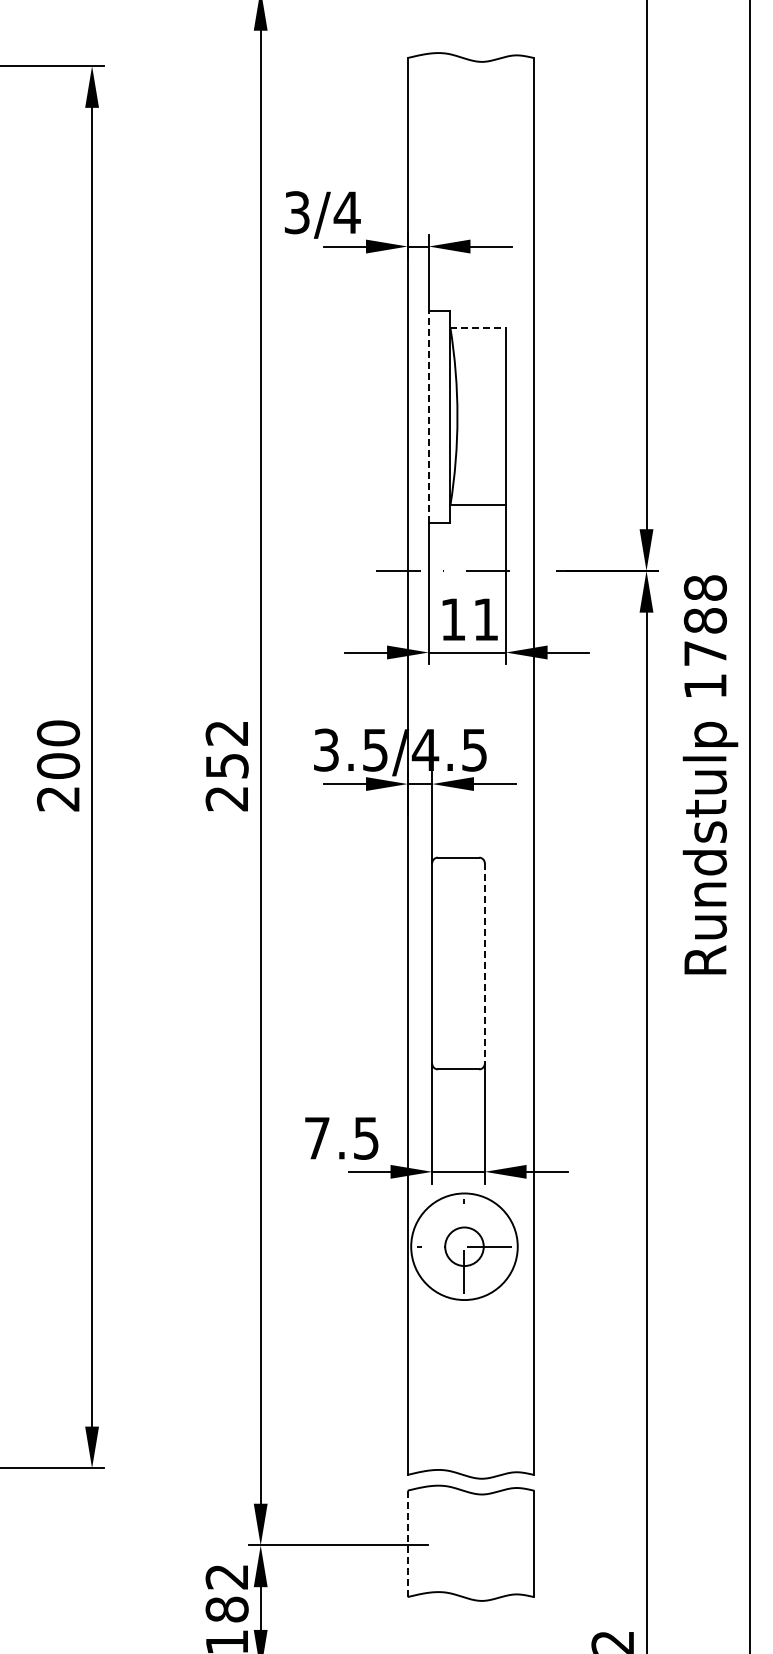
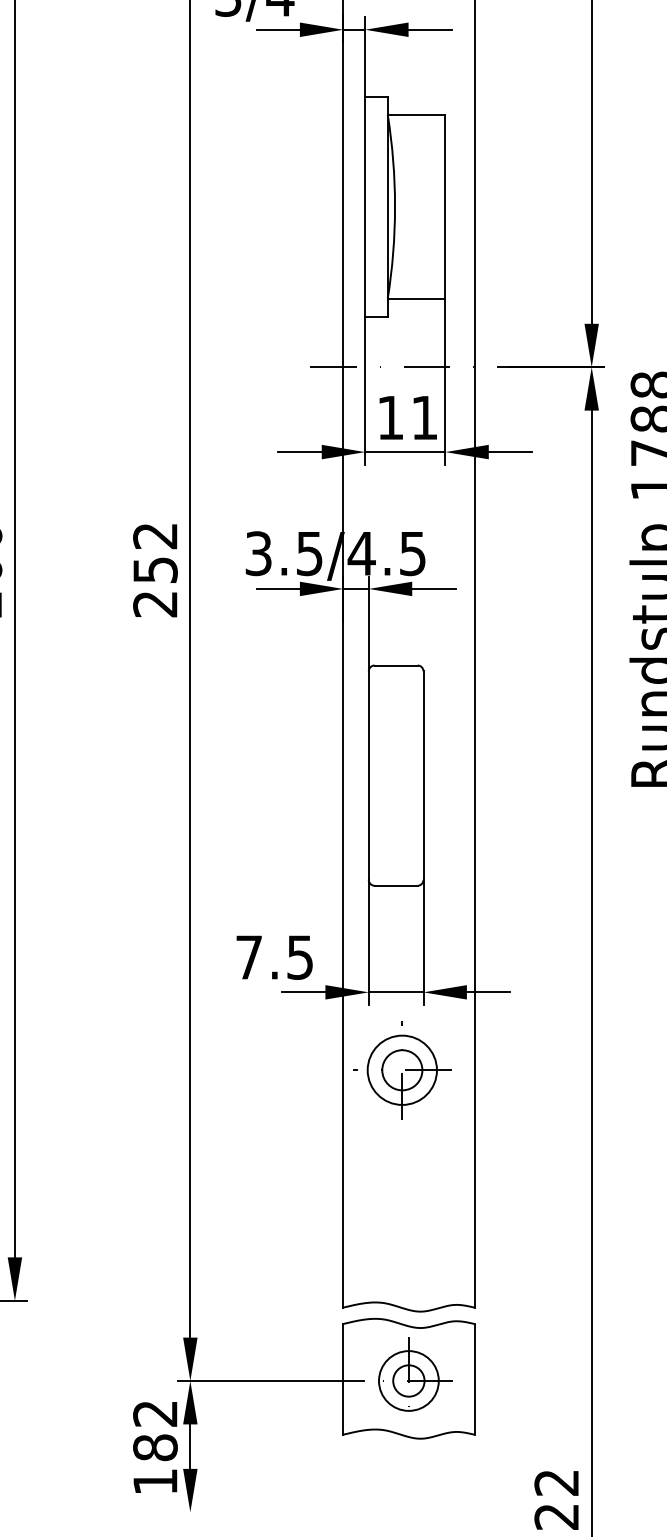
line: (478, 328) -> (416, 115), dashed -> solid
line: (428, 416) -> (364, 206), dashed -> solid
line: (484, 964) -> (423, 776), dashed -> solid
circle: (464, 1246) -> (402, 1070), size x0.62
part: (477, 1539) -> (415, 1374), added
line: (407, 1544) -> (343, 1380), dashed -> solid

